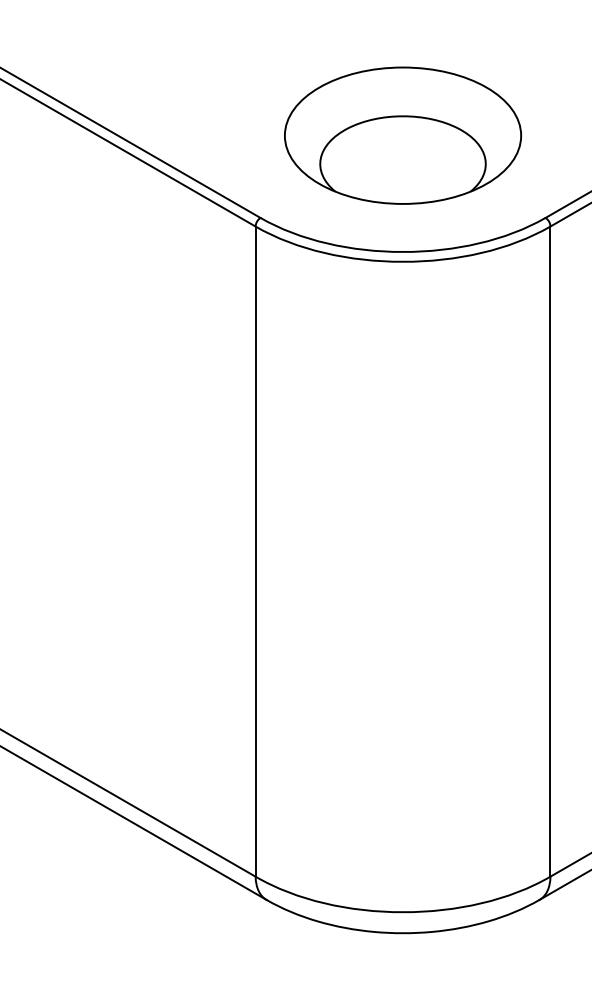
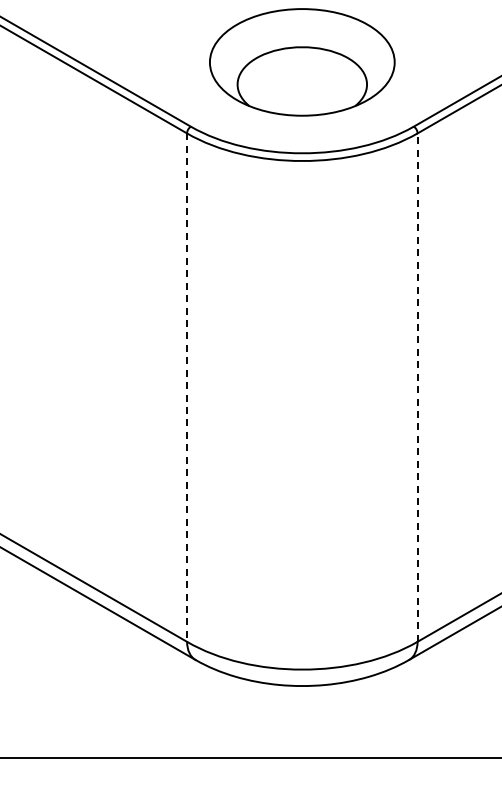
line: (550, 551) -> (417, 387), solid -> dashed
line: (256, 552) -> (187, 388), solid -> dashed

